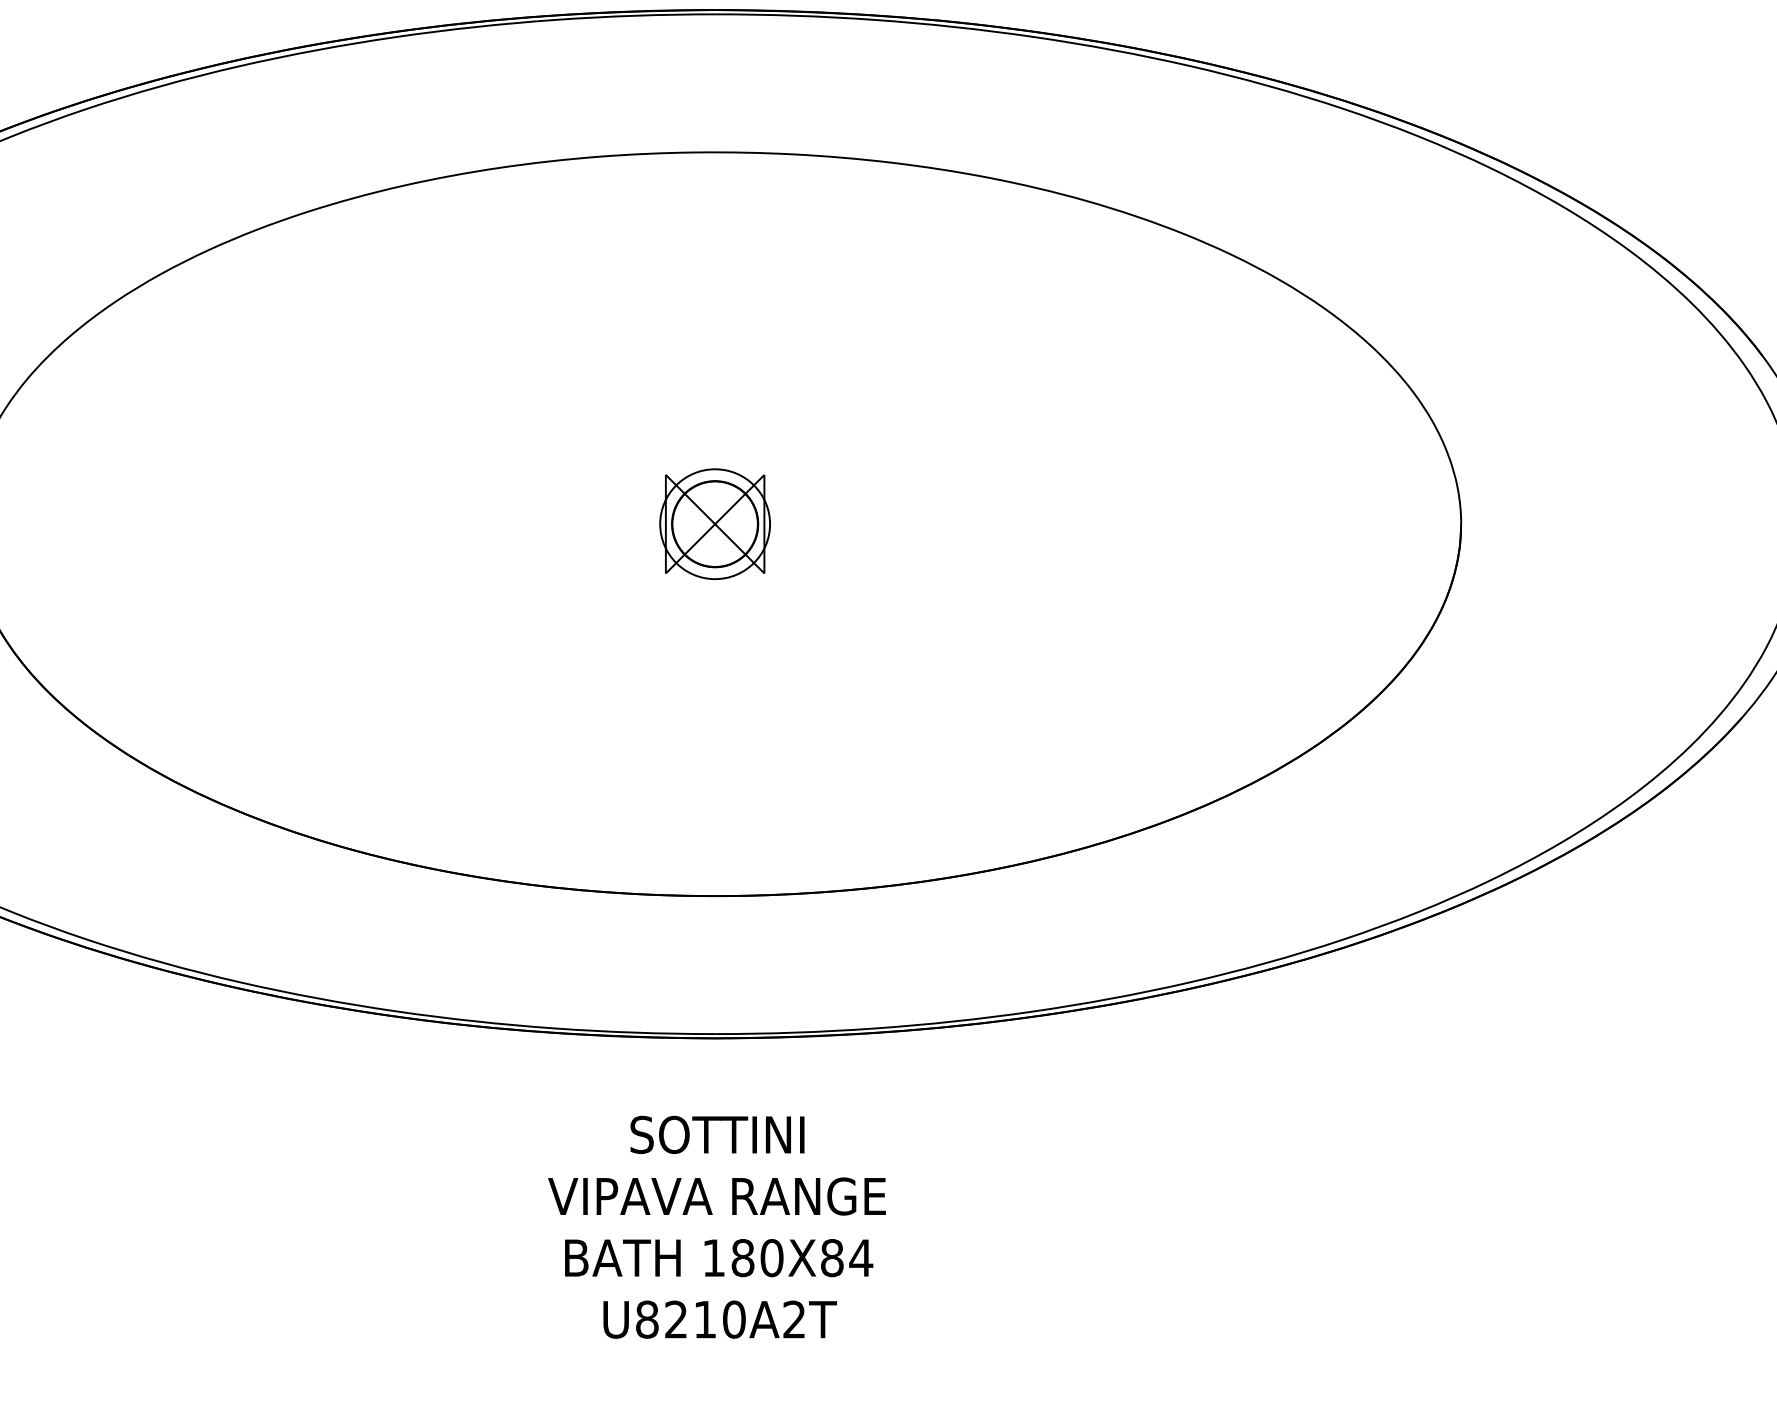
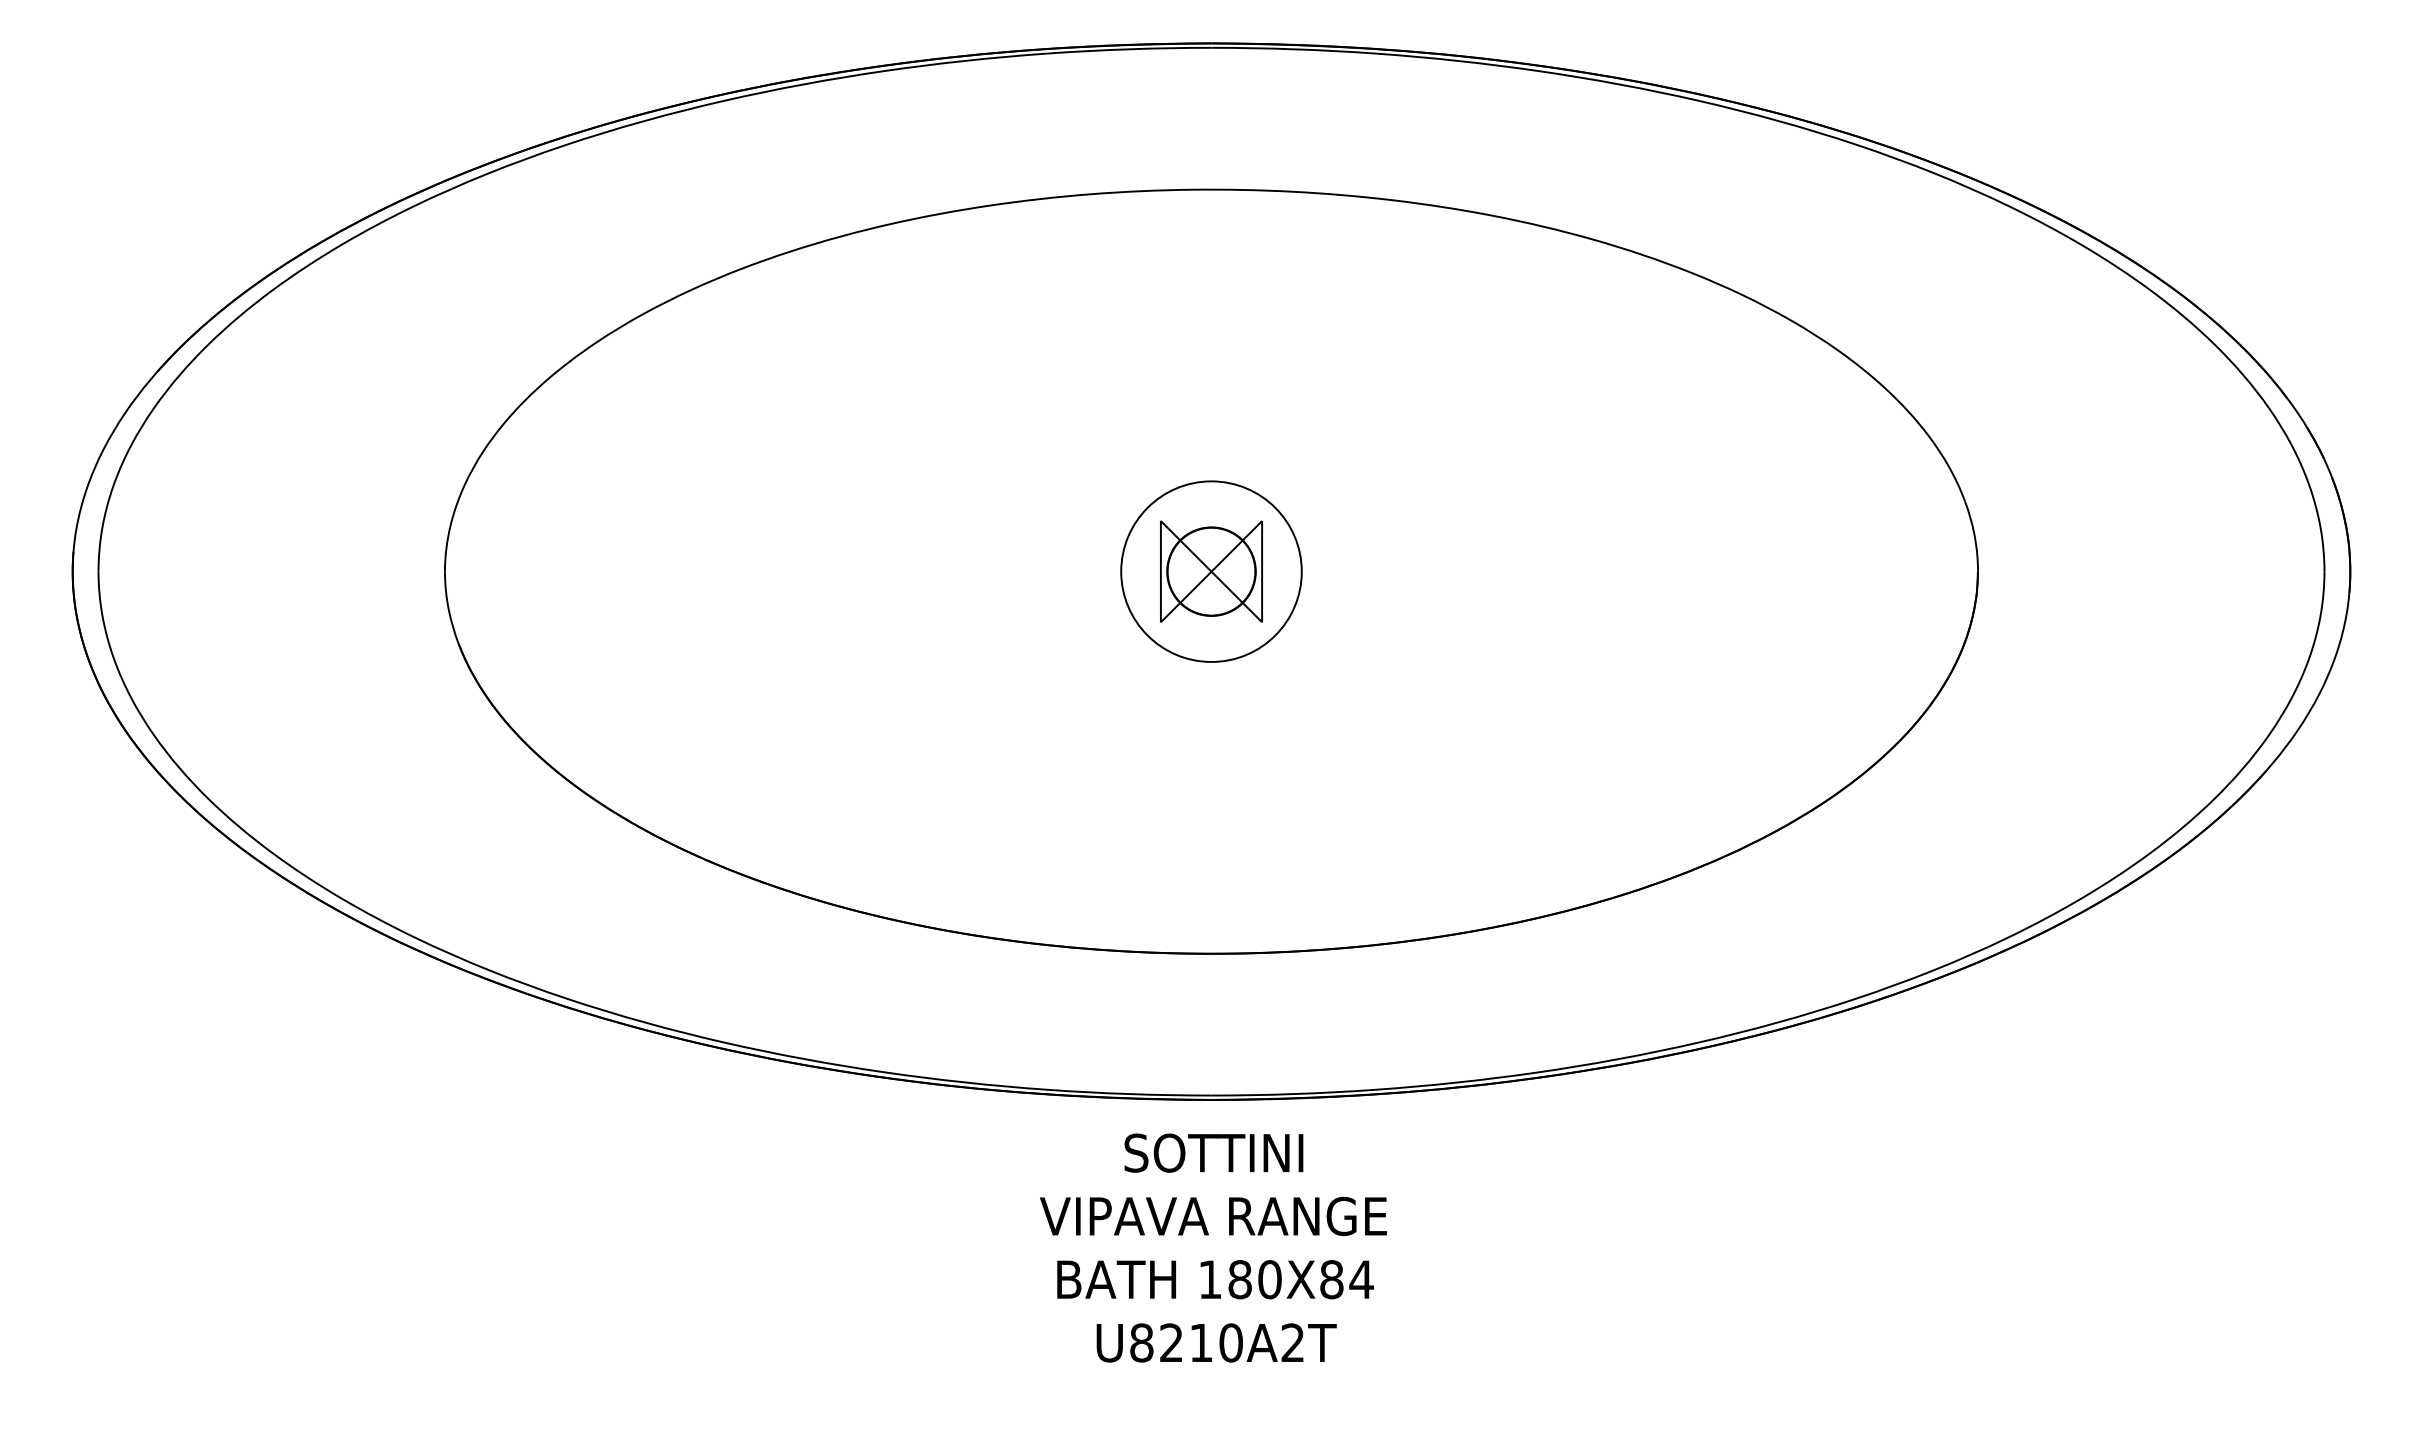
circle: (715, 524) -> (1211, 571), size x1.6
text: (717, 1226) -> (1213, 1247), moved

